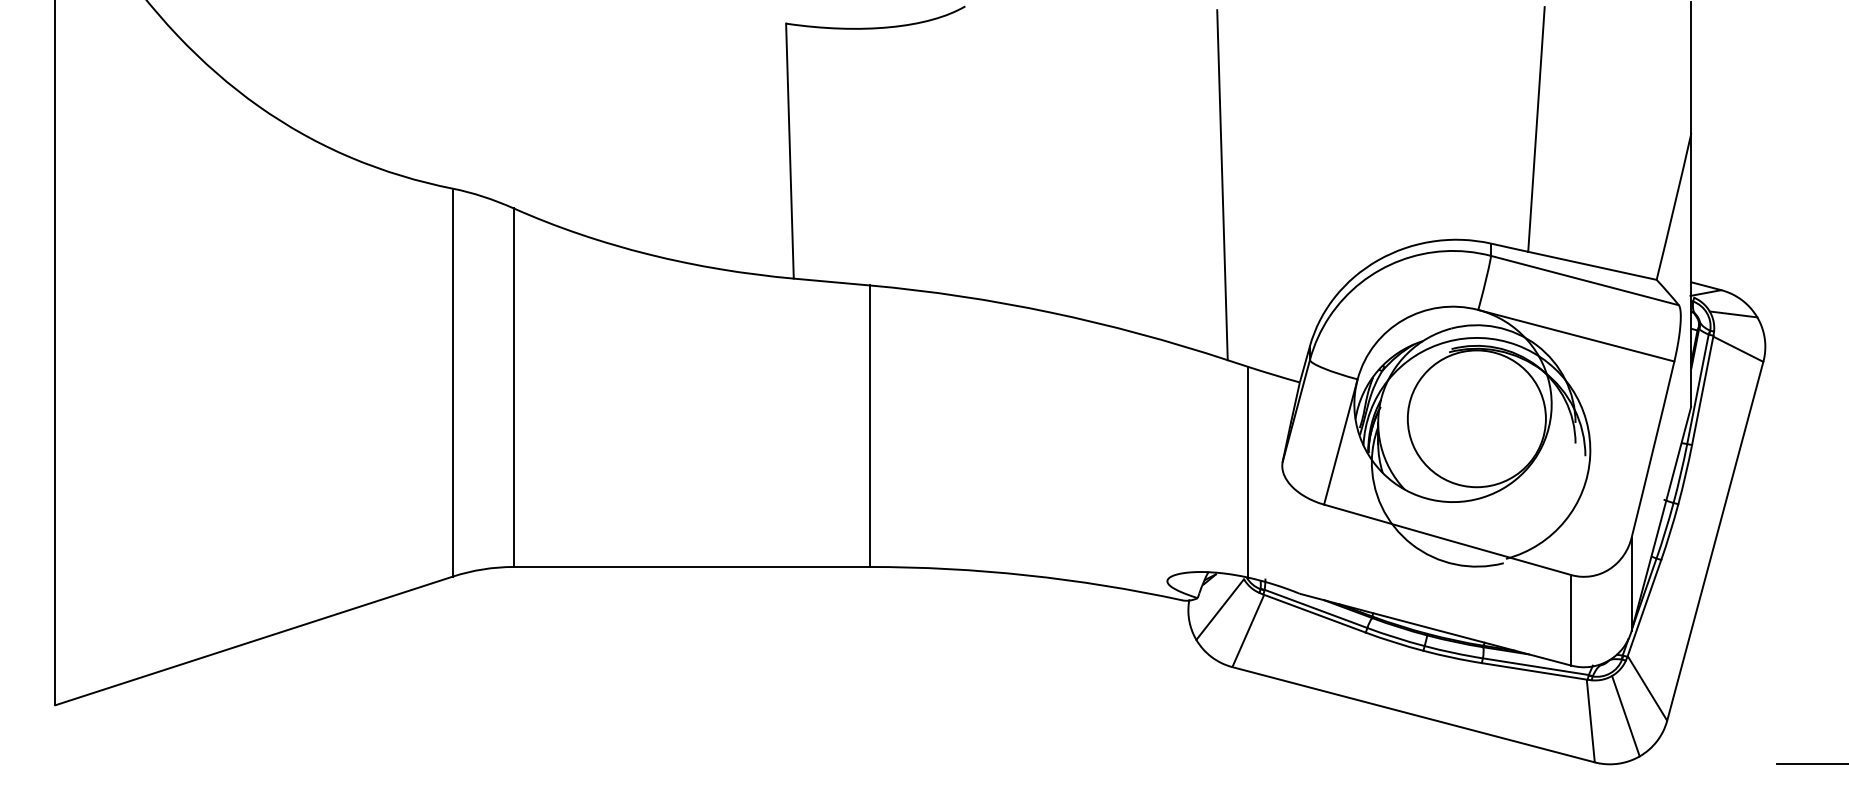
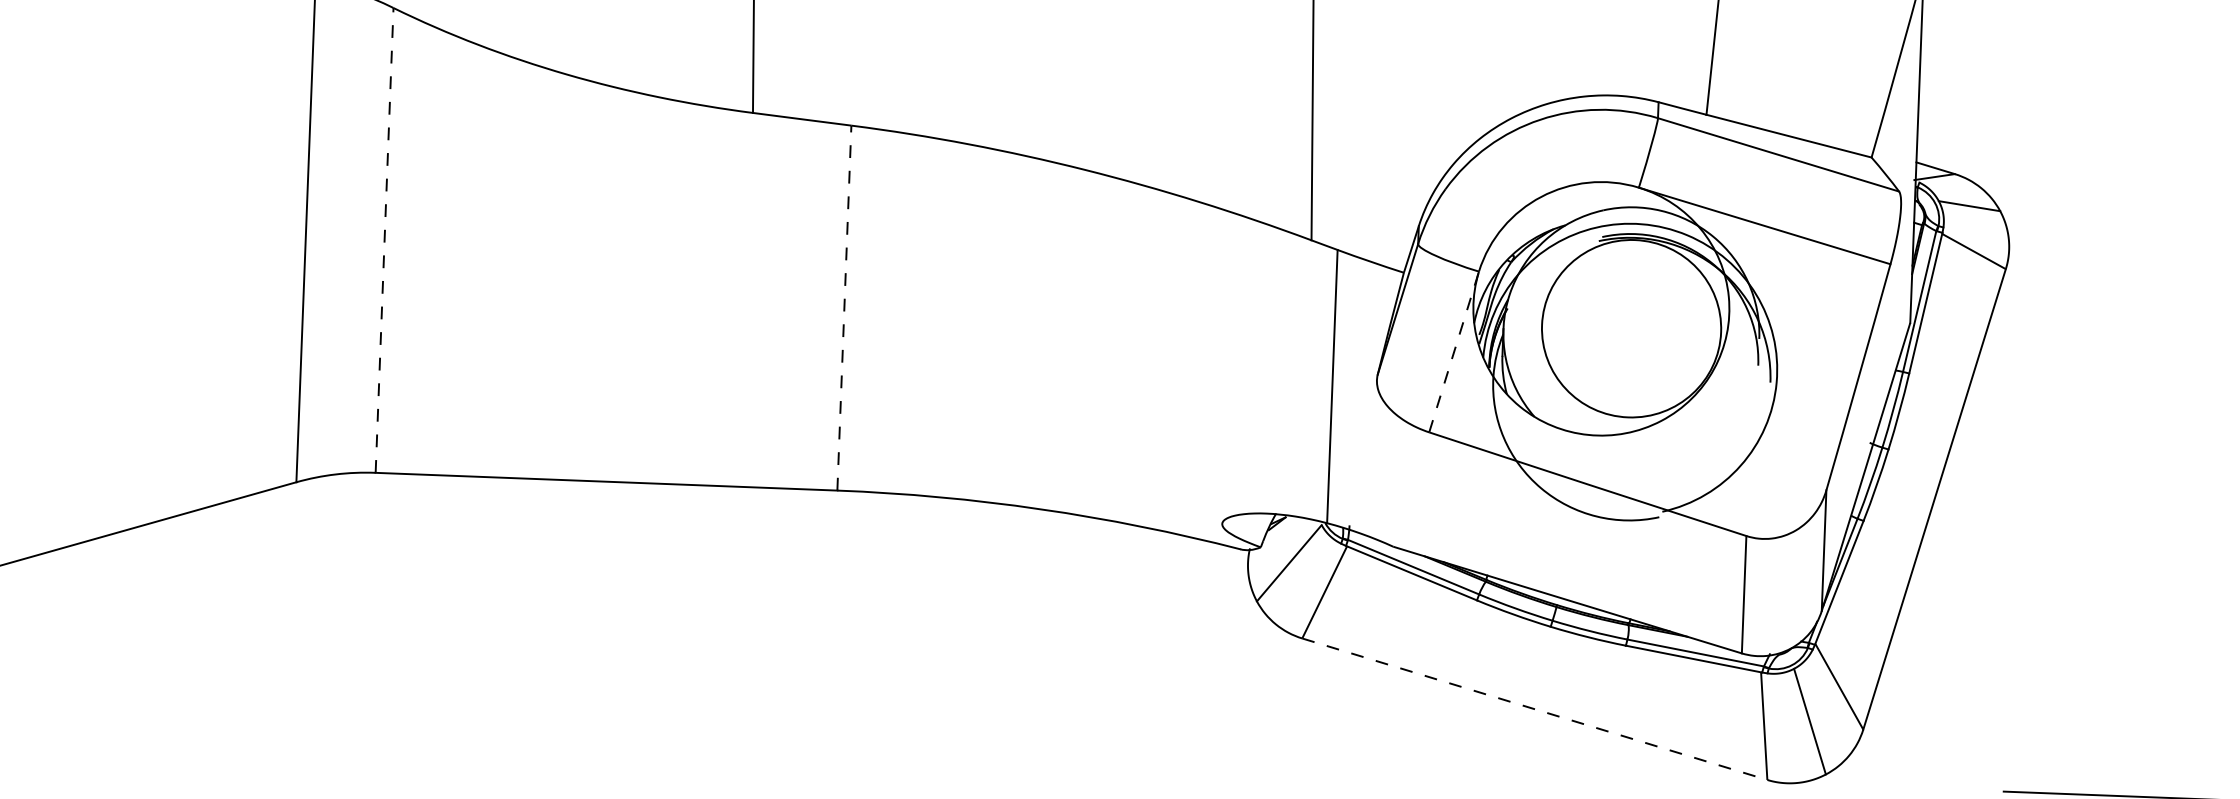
line: (513, 387) -> (384, 240), solid -> dashed
line: (869, 426) -> (843, 308), solid -> dashed
line: (1340, 442) -> (1453, 352), solid -> dashed
line: (1414, 714) -> (1535, 708), solid -> dashed

